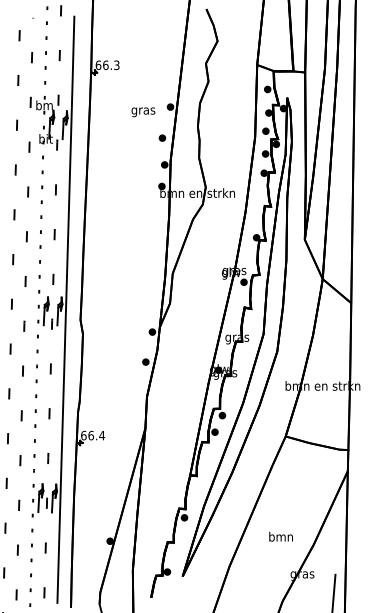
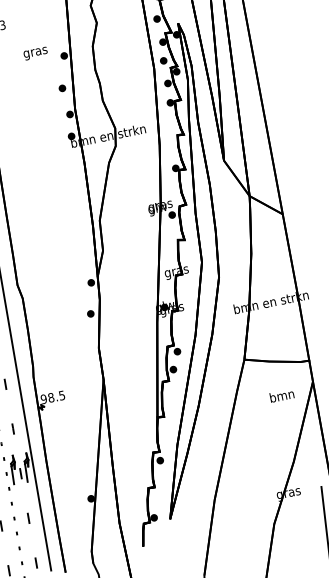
text: (143, 112) -> (35, 53), moved
text: (93, 435) -> (53, 397), 66.4 -> 98.5
text: (280, 536) -> (281, 395), moved

